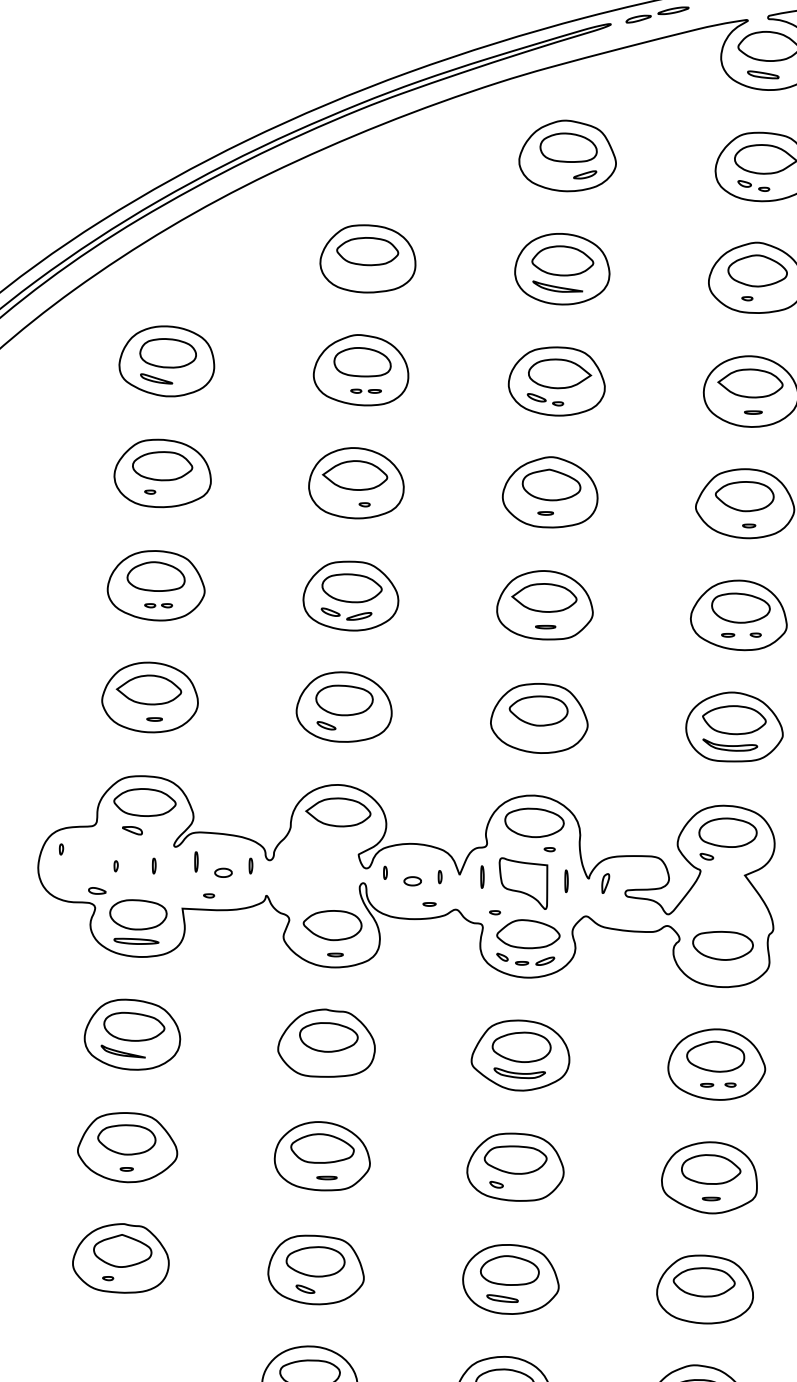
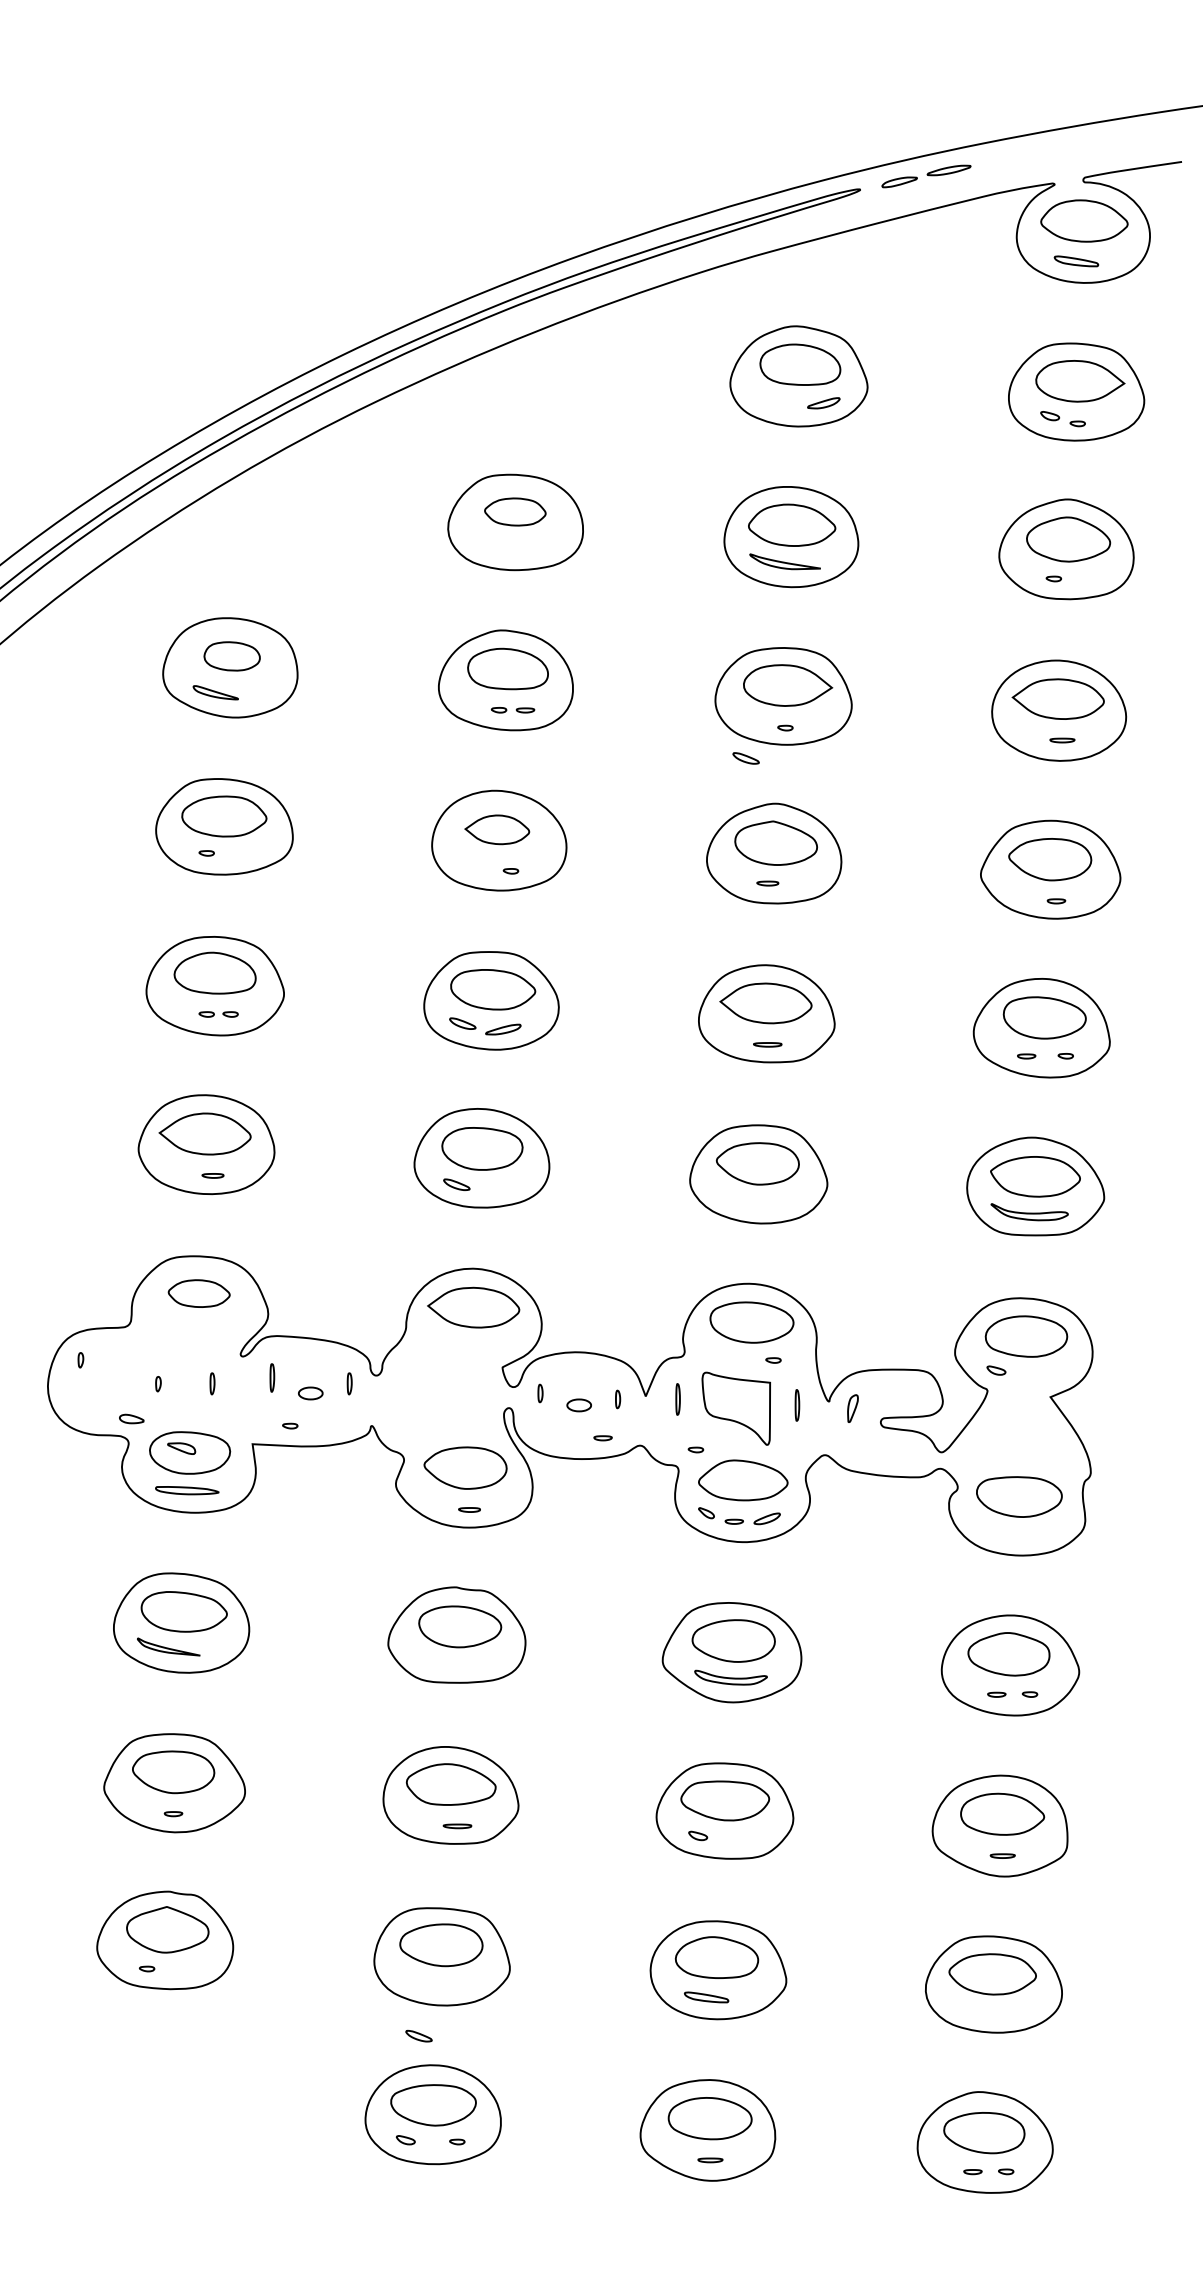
part: (367, 251) -> (515, 511), size x0.7
part: (167, 353) -> (231, 656), size x0.7
part: (536, 397) -> (745, 758), moved
part: (354, 475) -> (496, 829), size x0.7
part: (144, 802) -> (198, 1293), size x0.7
part: (132, 830) -> (181, 1448), moved
part: (305, 1288) -> (418, 2035), moved

